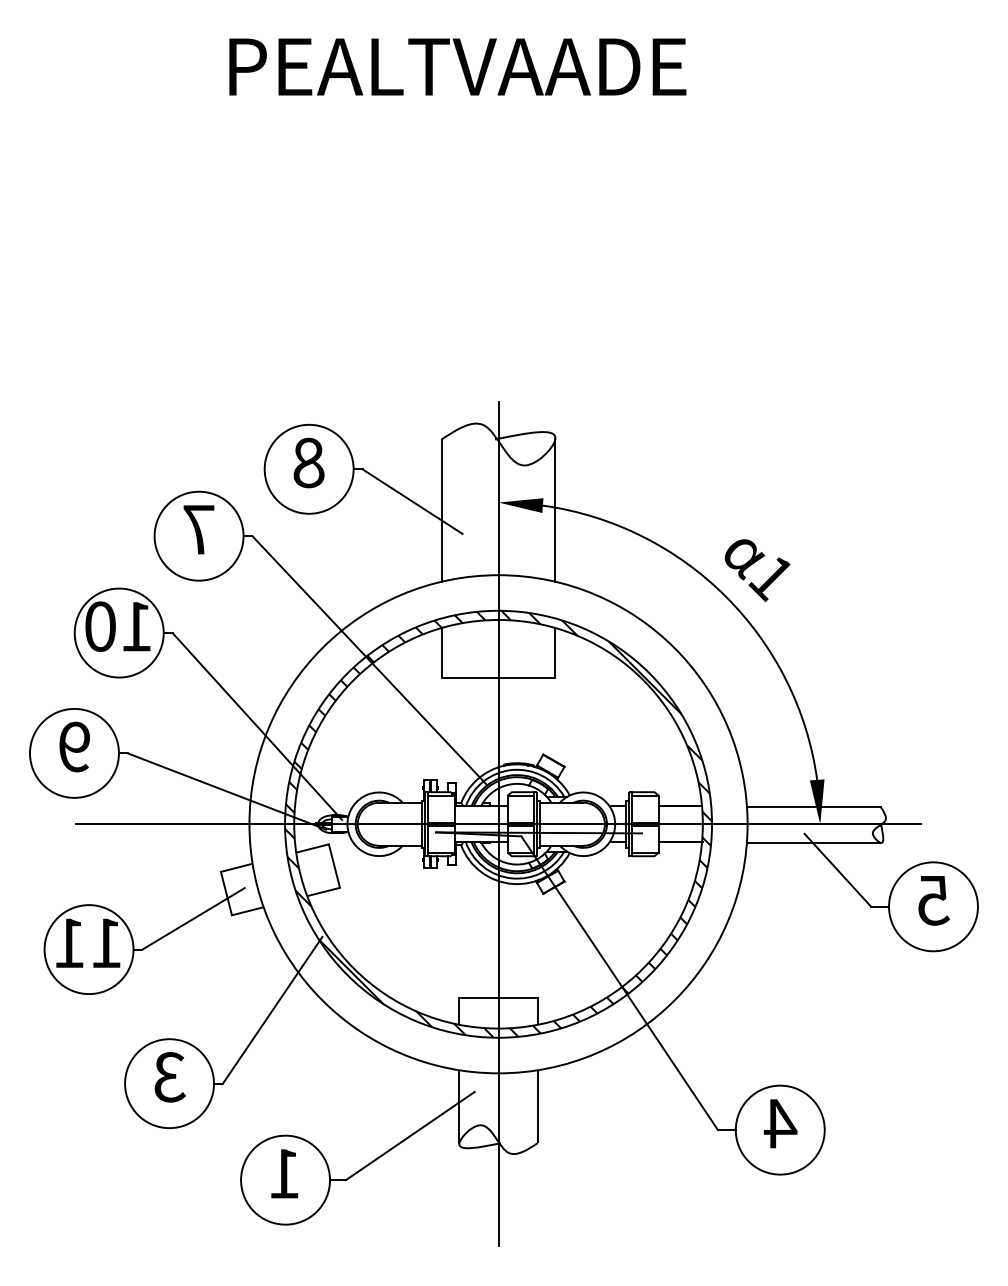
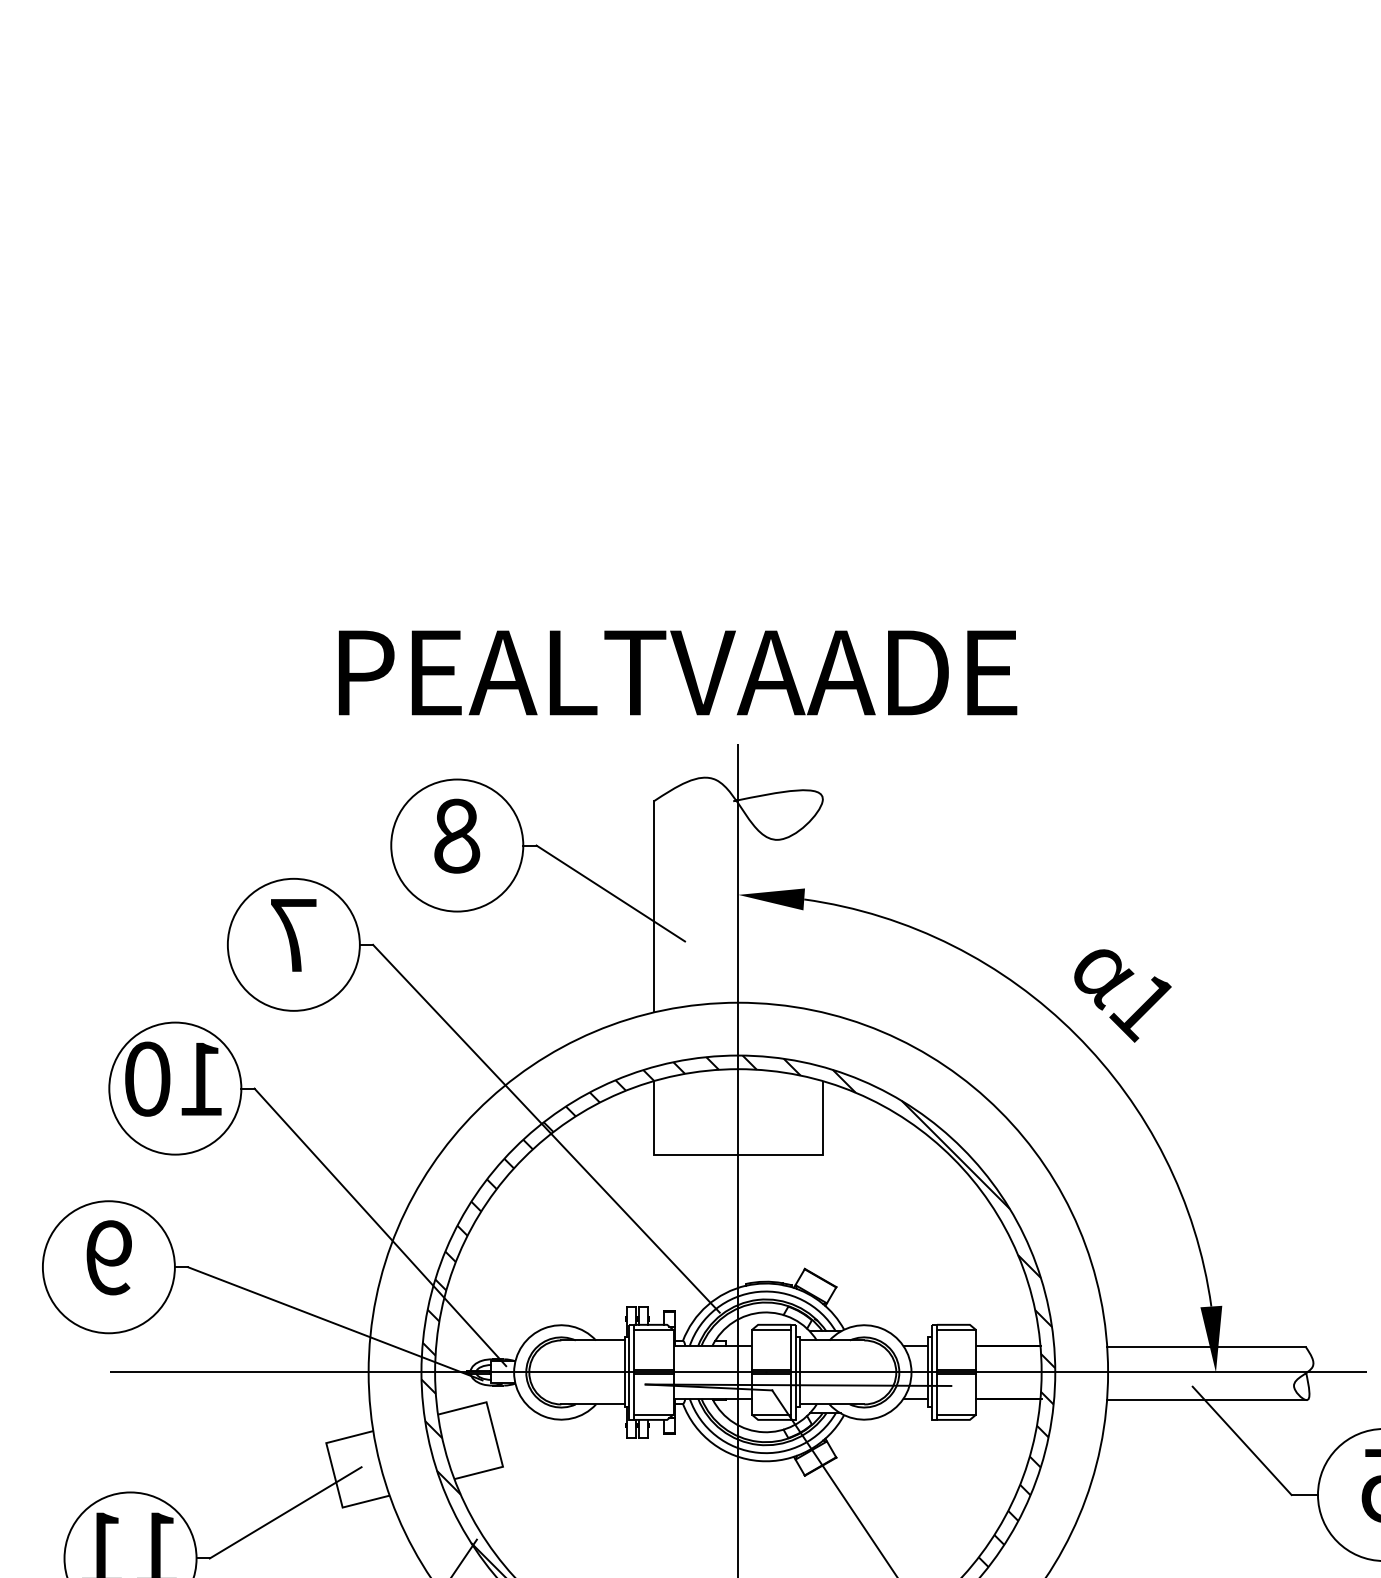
text: (457, 66) -> (677, 672), moved
line: (555, 509) -> (822, 905), removed

